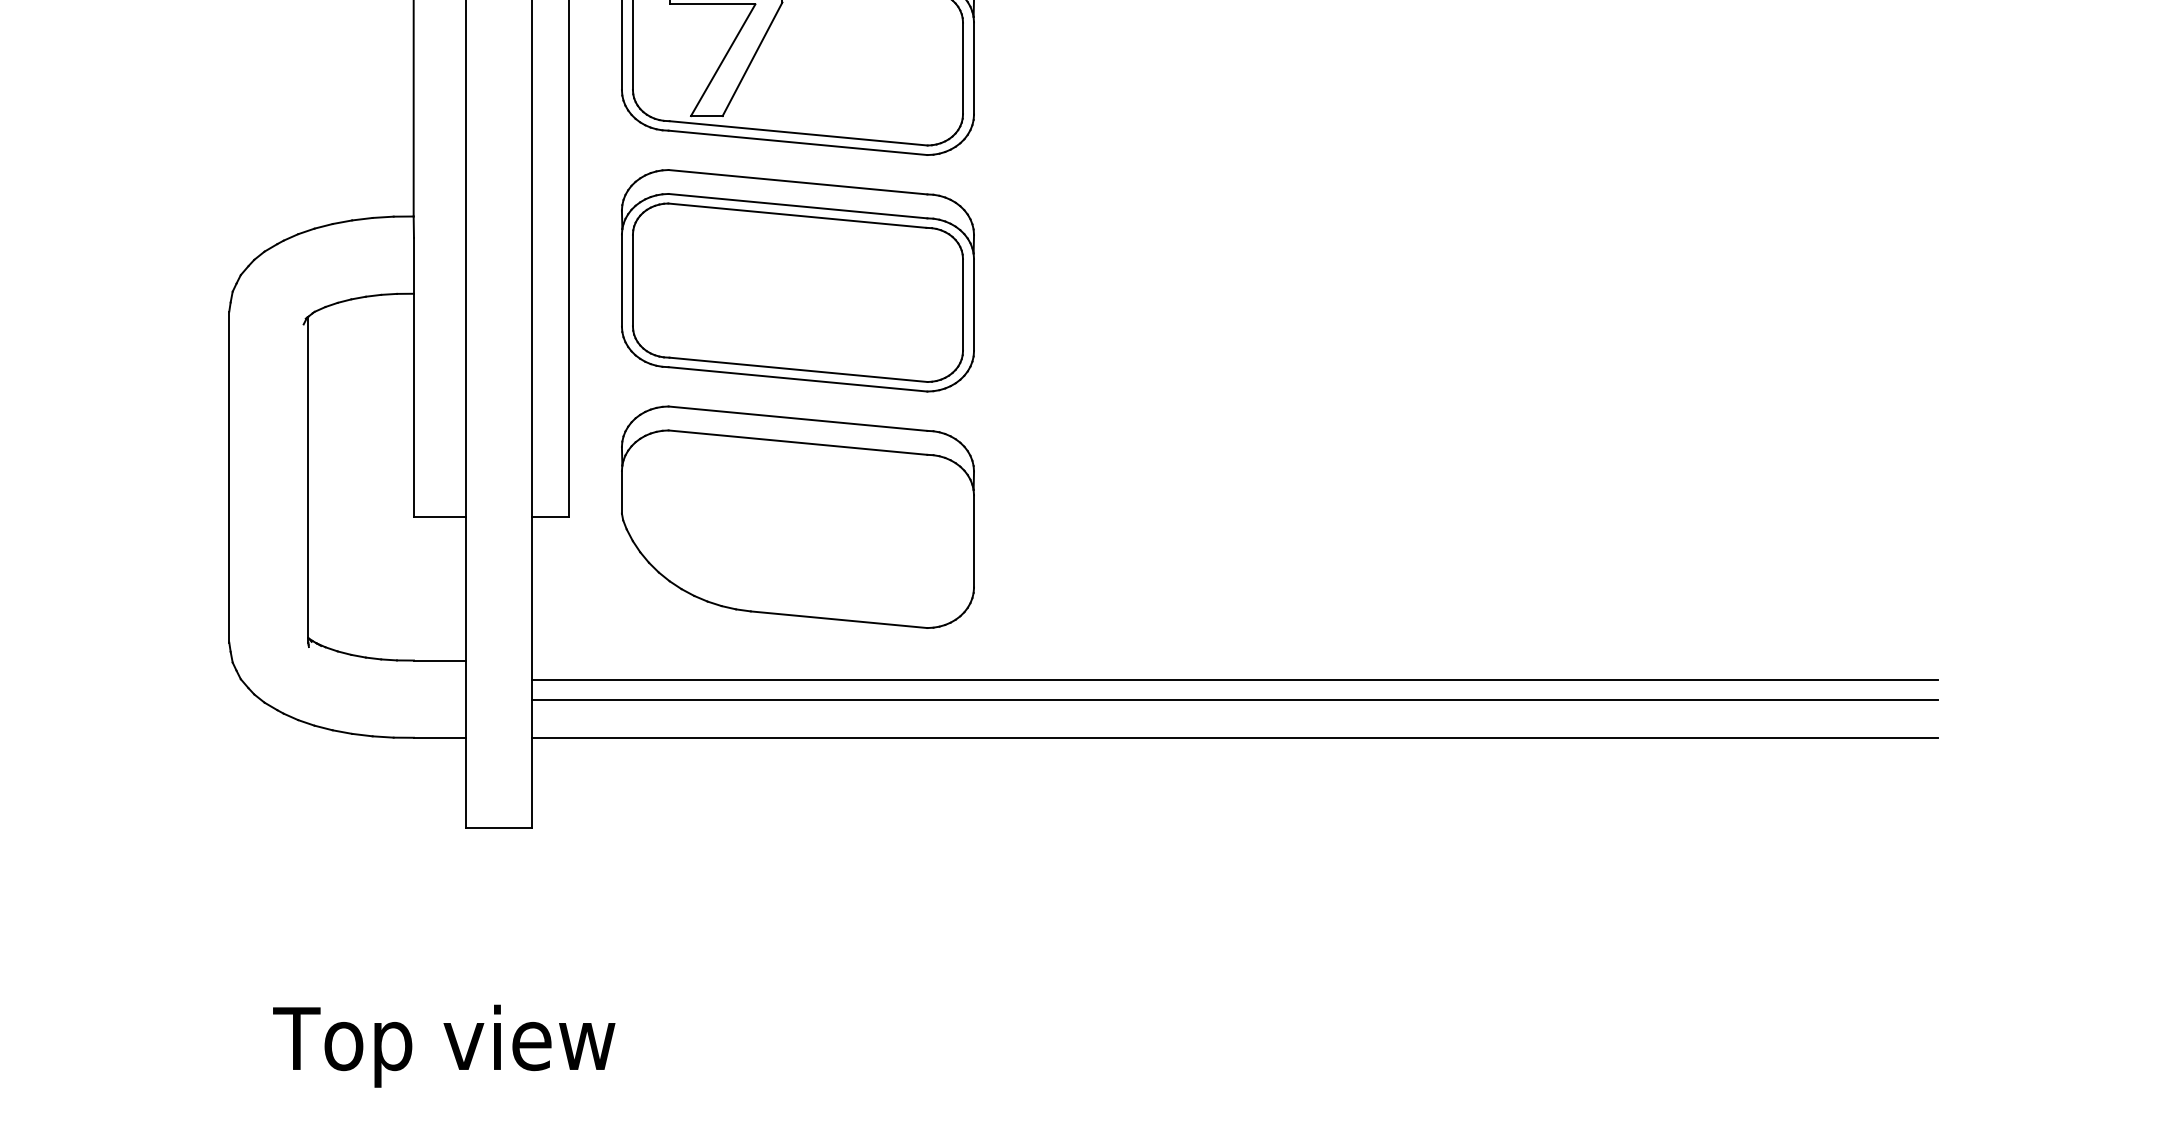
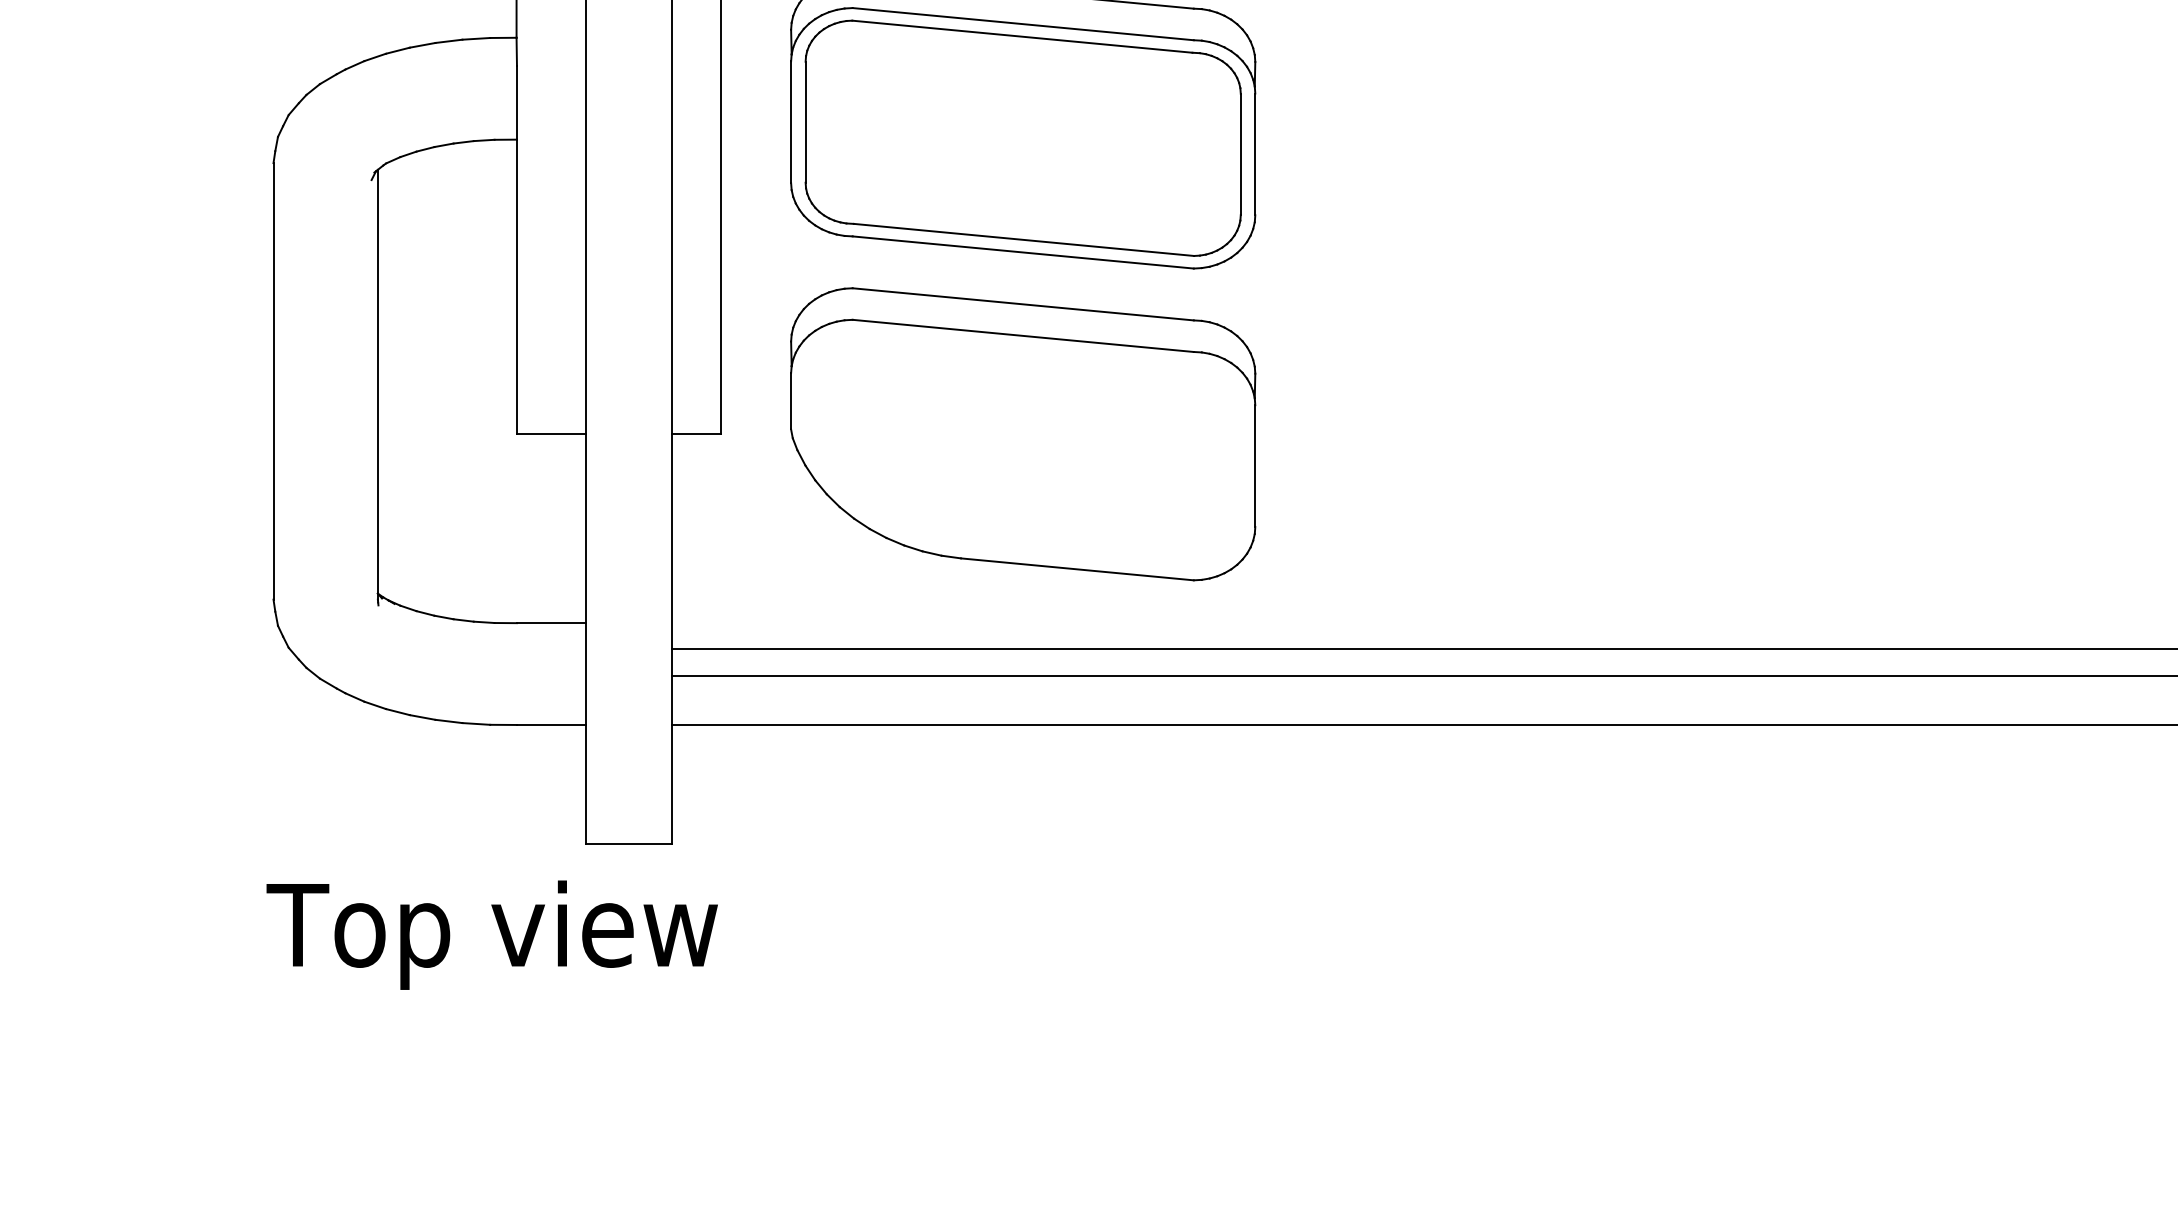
text: (444, 1045) -> (492, 934), moved

